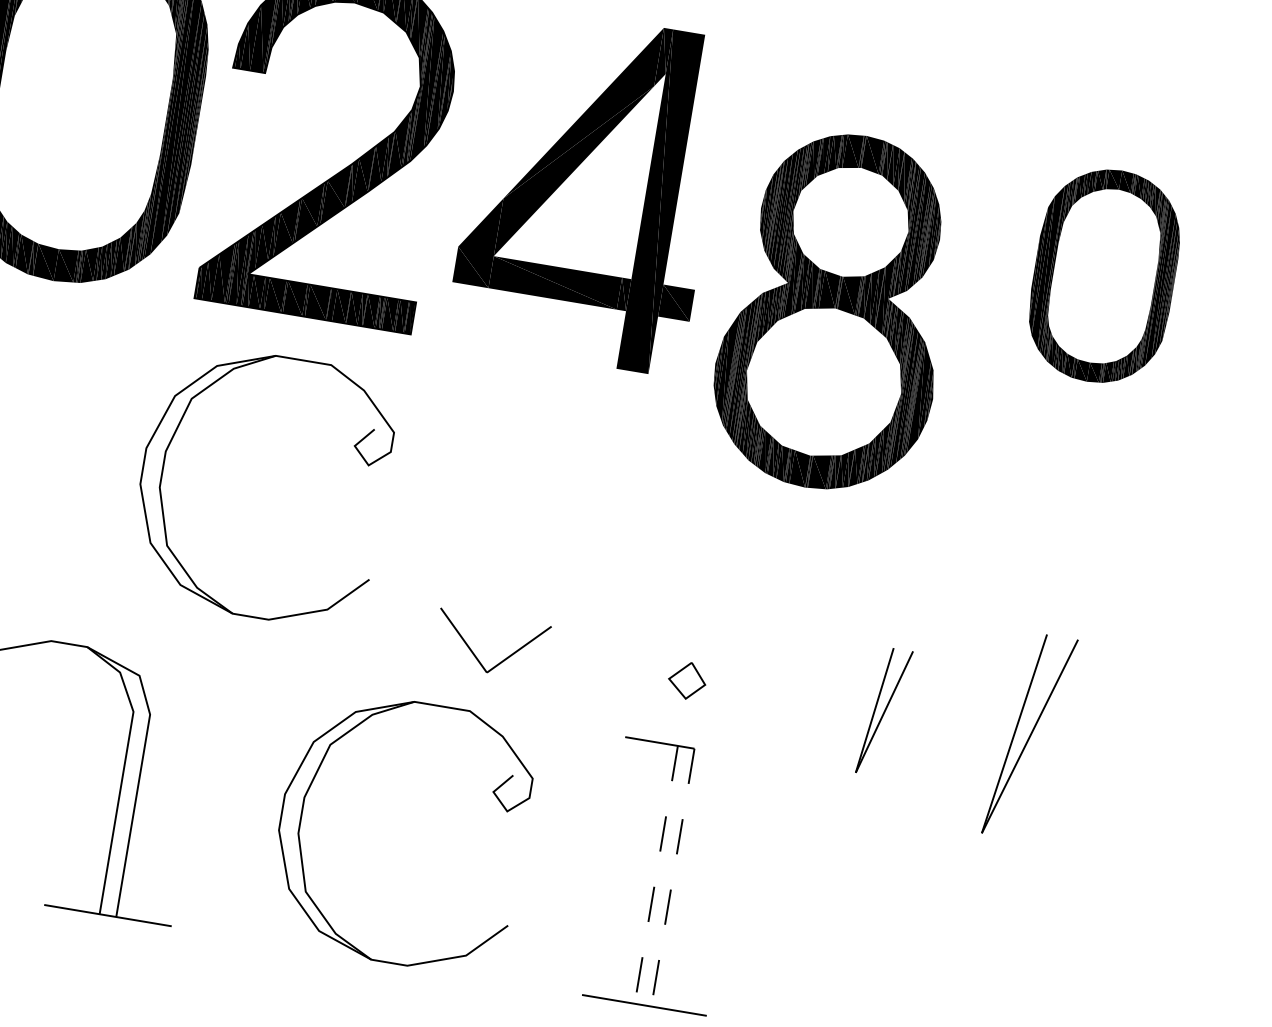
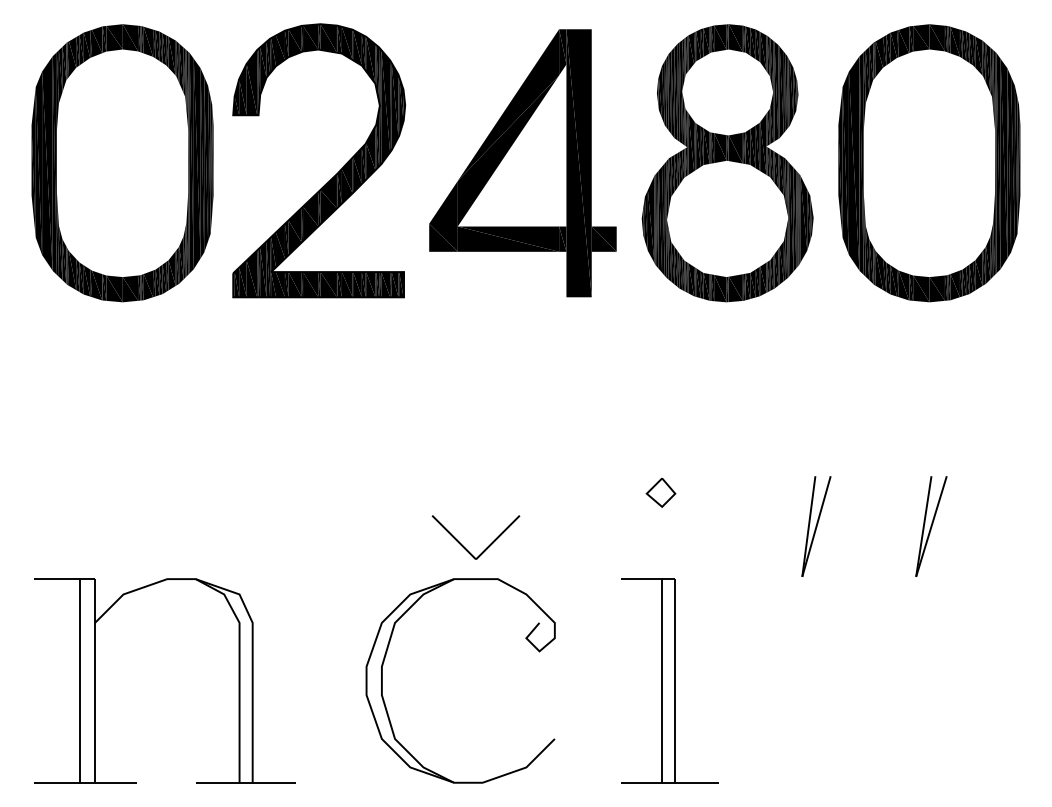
part: (1104, 276) -> (929, 163), size x1.67
part: (835, 312) -> (727, 163), moved
part: (353, 446) -> (374, 390), removed
part: (476, 655) -> (465, 547), moved
part: (686, 680) -> (660, 492), moved
part: (1030, 736) -> (931, 526), size x0.62
line: (656, 874) -> (662, 680), dashed -> solid
line: (673, 877) -> (675, 680), dashed -> solid

